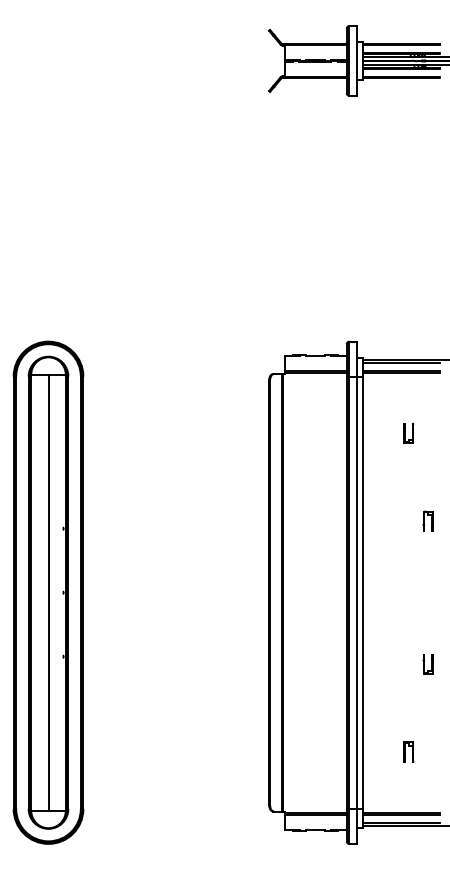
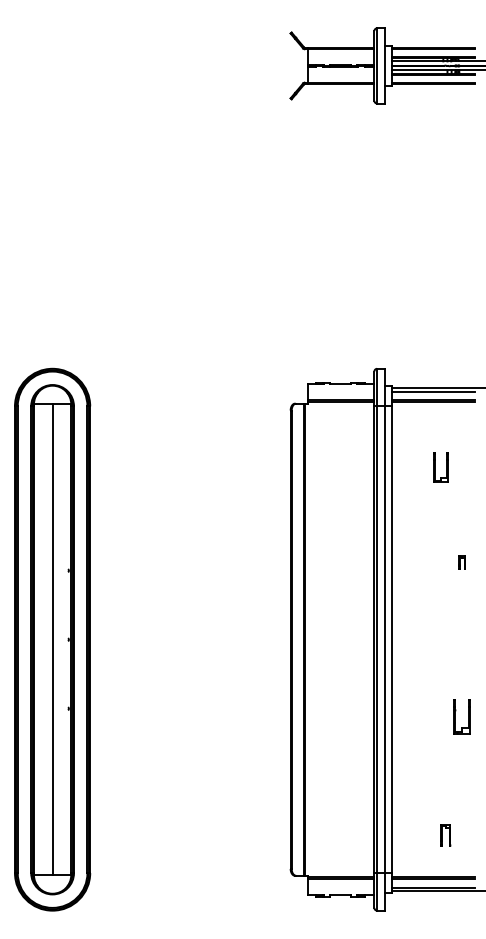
part: (408, 433) -> (440, 467), size x1.4
part: (427, 520) -> (461, 561), size x0.6
part: (427, 664) -> (461, 717), size x1.6
part: (408, 751) -> (445, 834), moved

